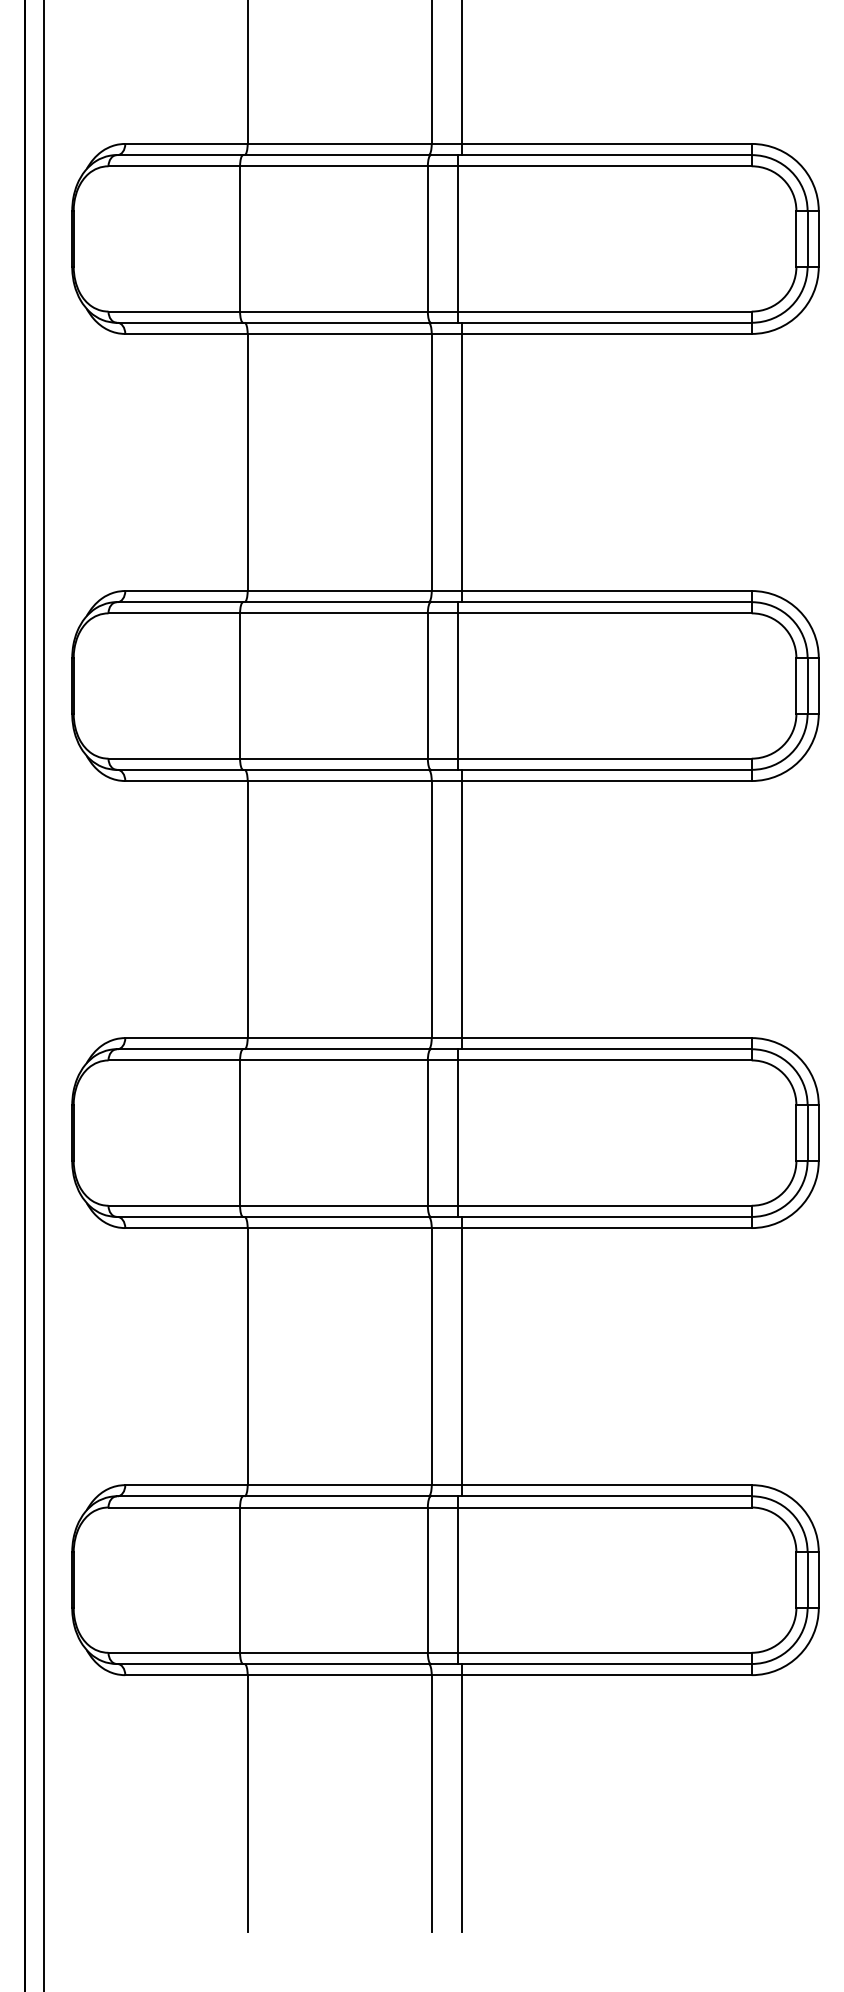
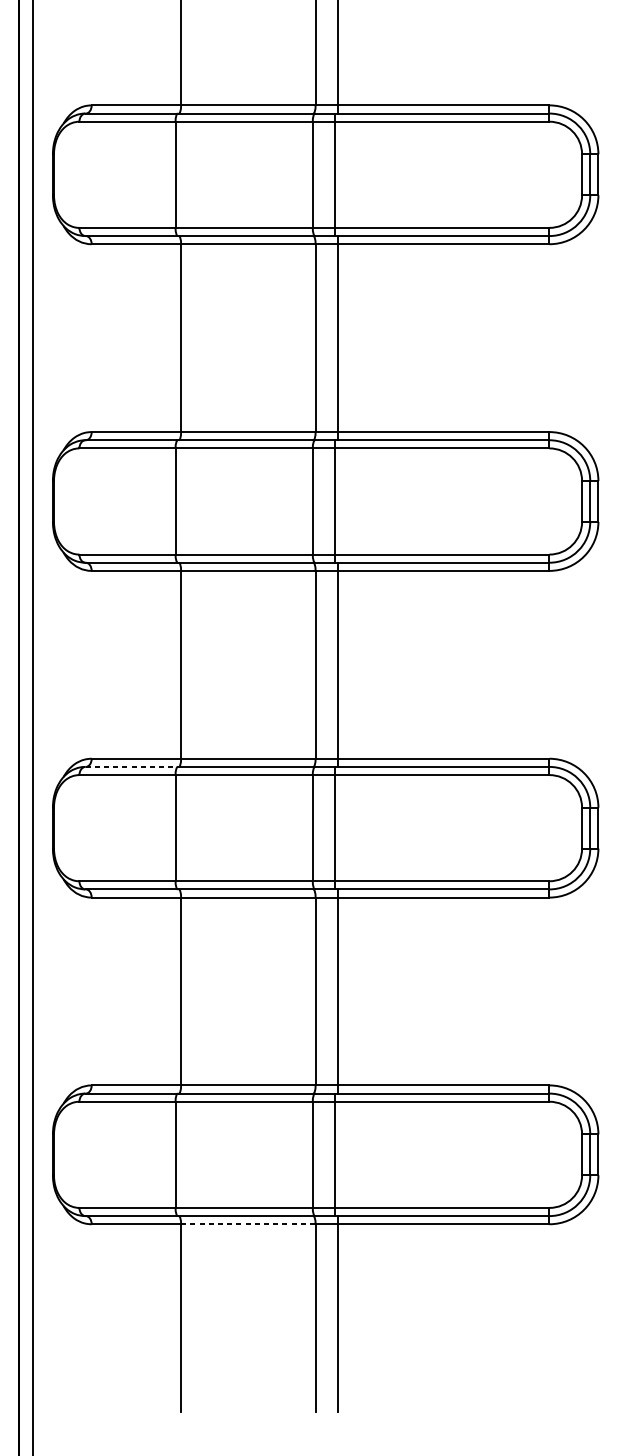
line: (180, 1049) -> (132, 767), solid -> dashed
line: (340, 1675) -> (248, 1224), solid -> dashed

